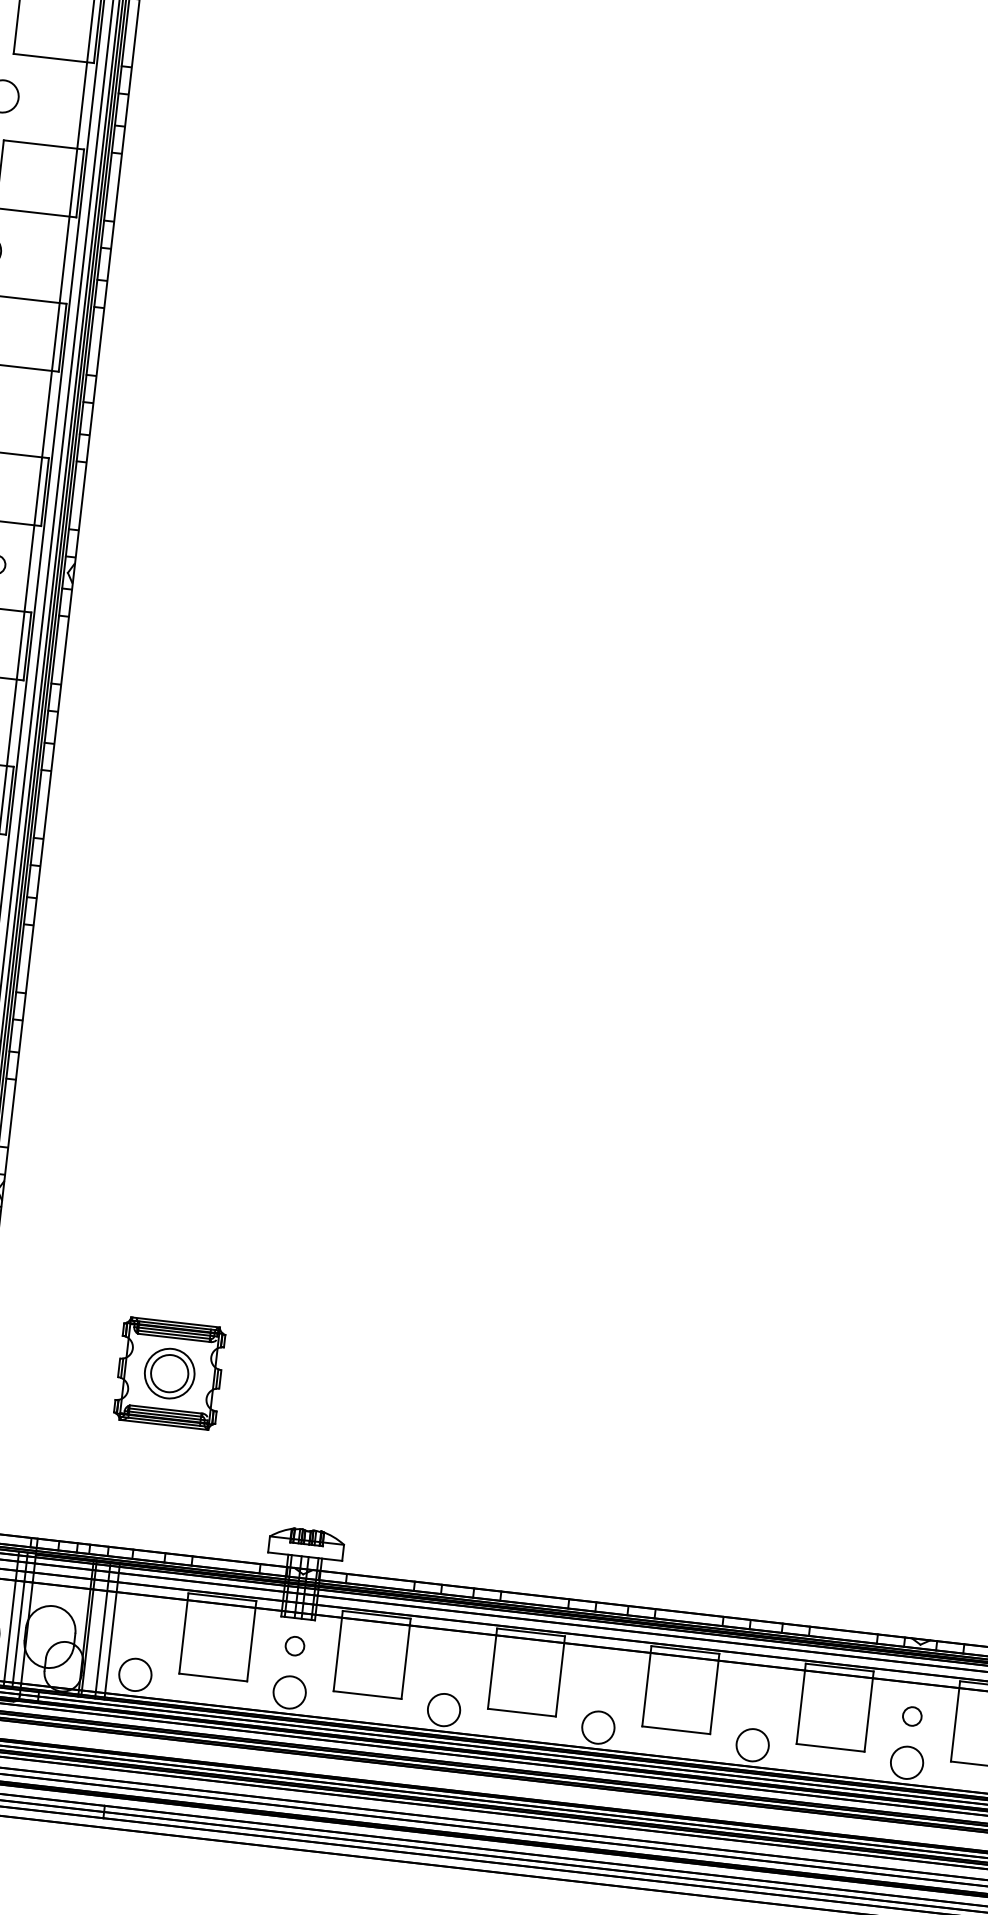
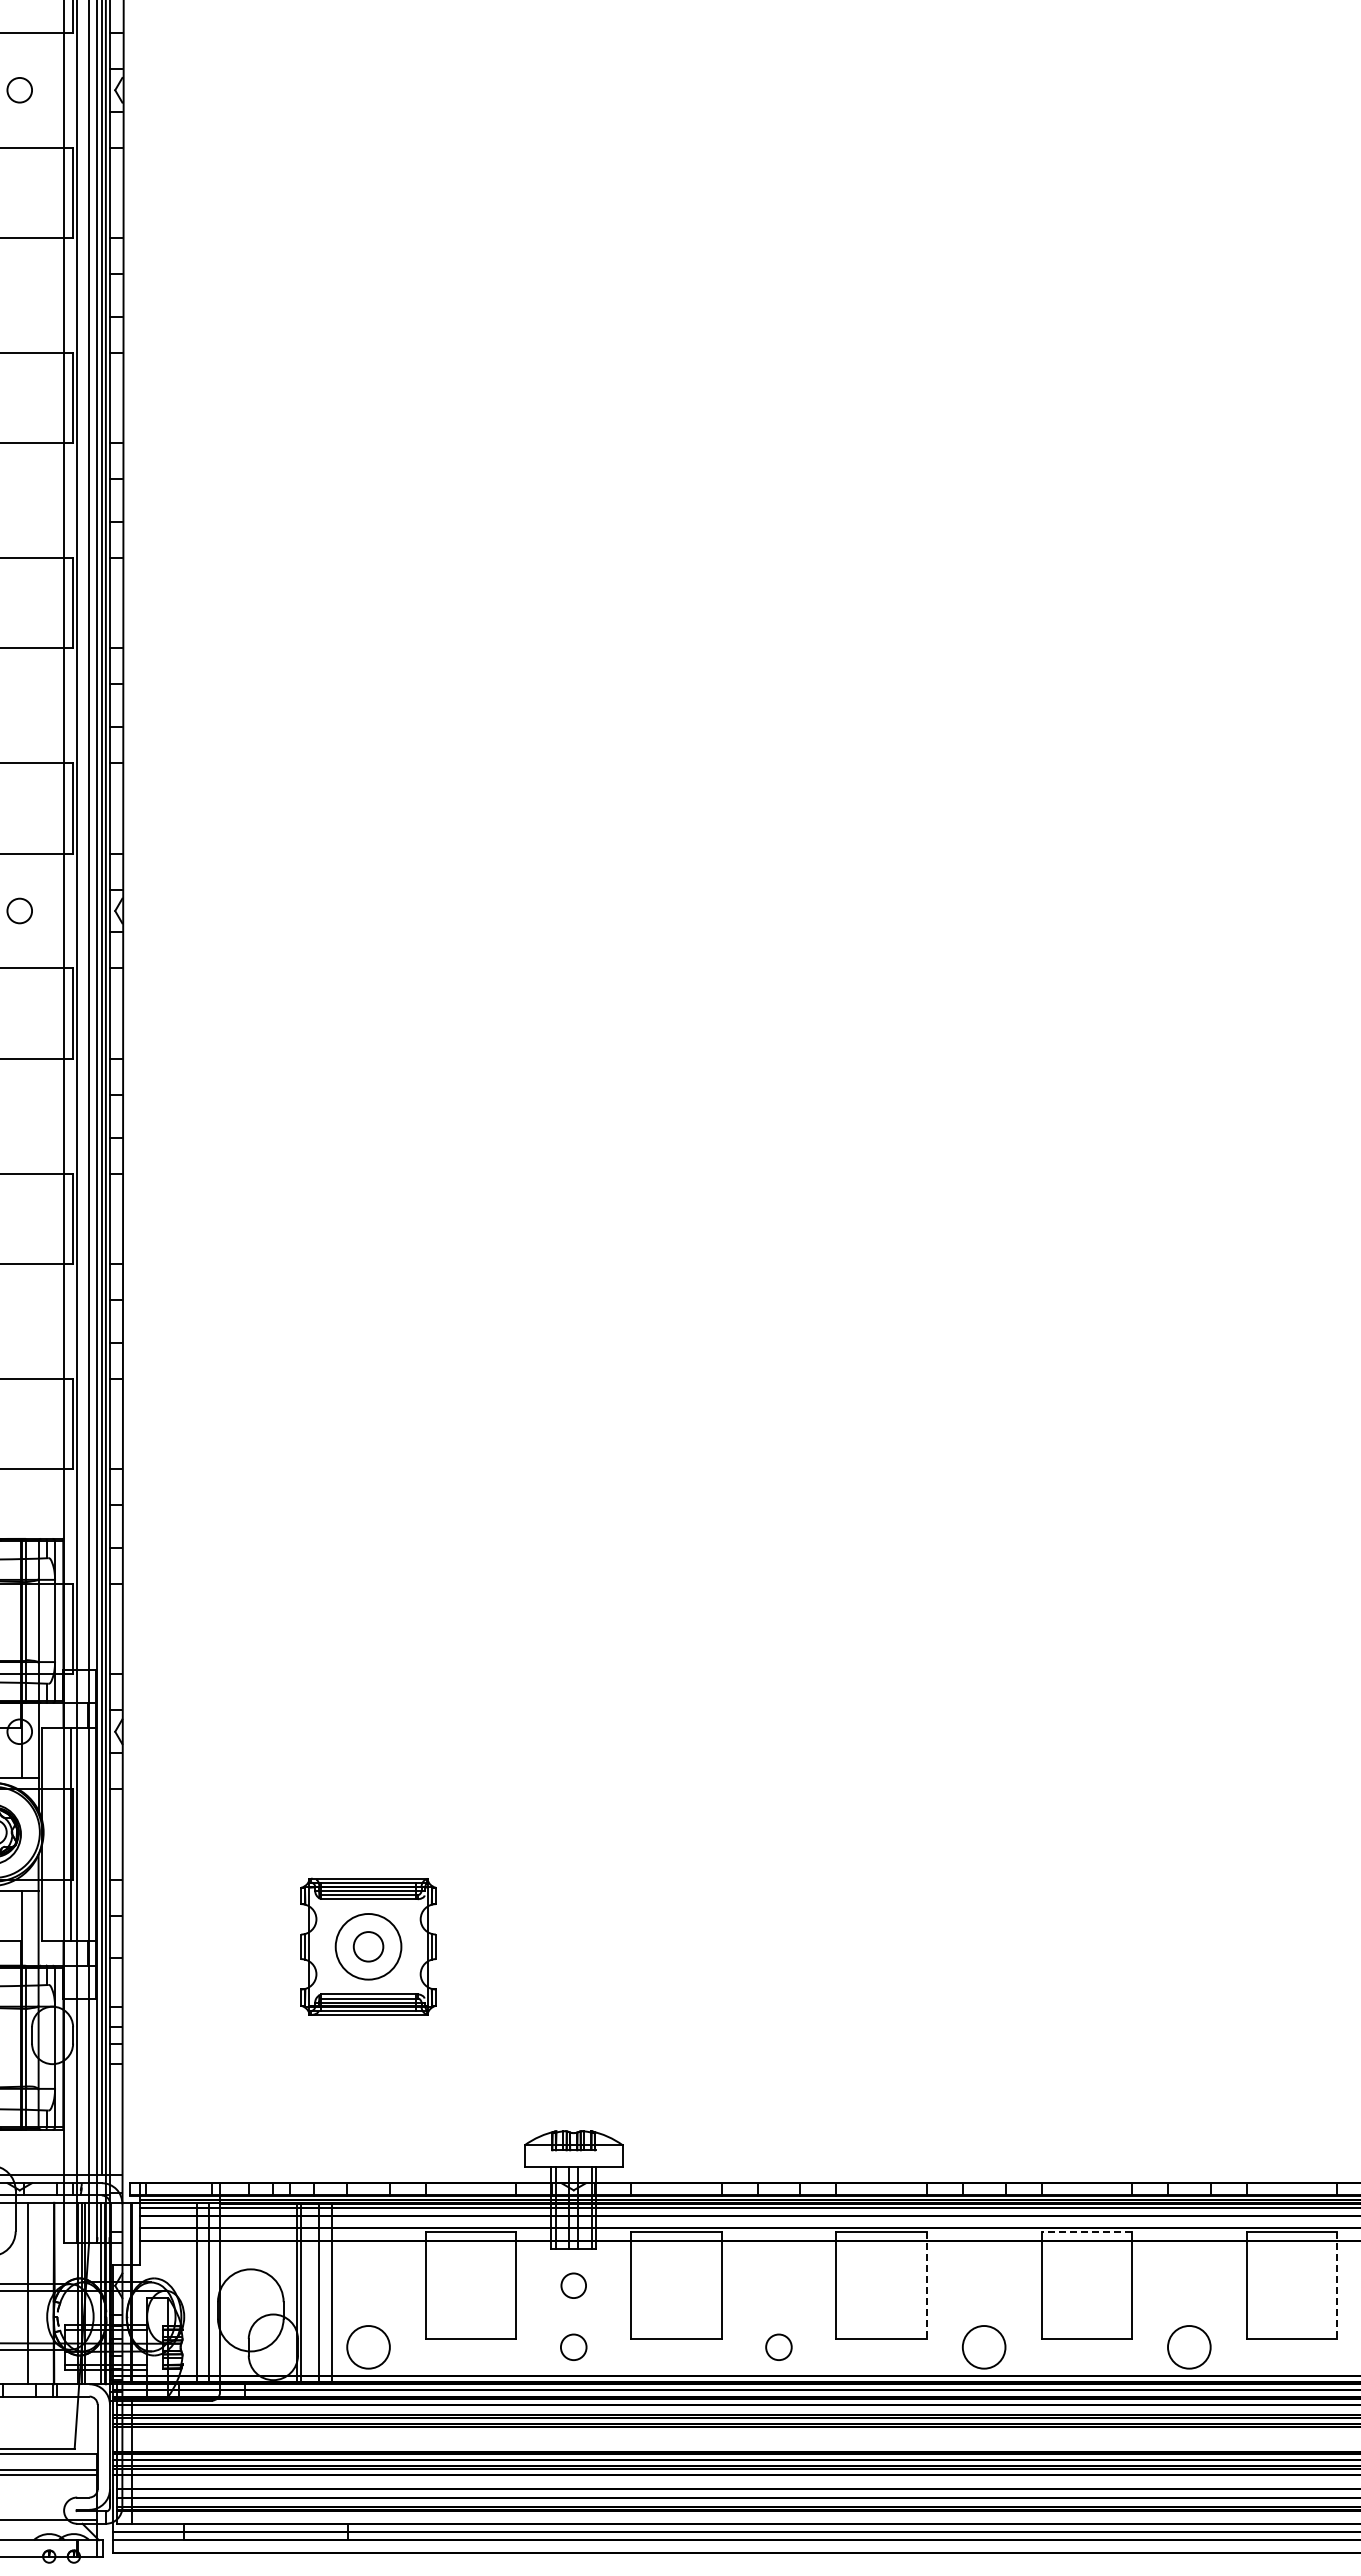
circle: (169, 1373) -> (368, 1946), size x0.6
line: (685, 1650) -> (1086, 2232), solid -> dashed
line: (560, 1676) -> (926, 2286), solid -> dashed
circle: (289, 1692) -> (573, 2347), size x0.6
circle: (443, 1710) -> (778, 2347), size x0.6
line: (869, 1712) -> (1337, 2286), solid -> dashed

